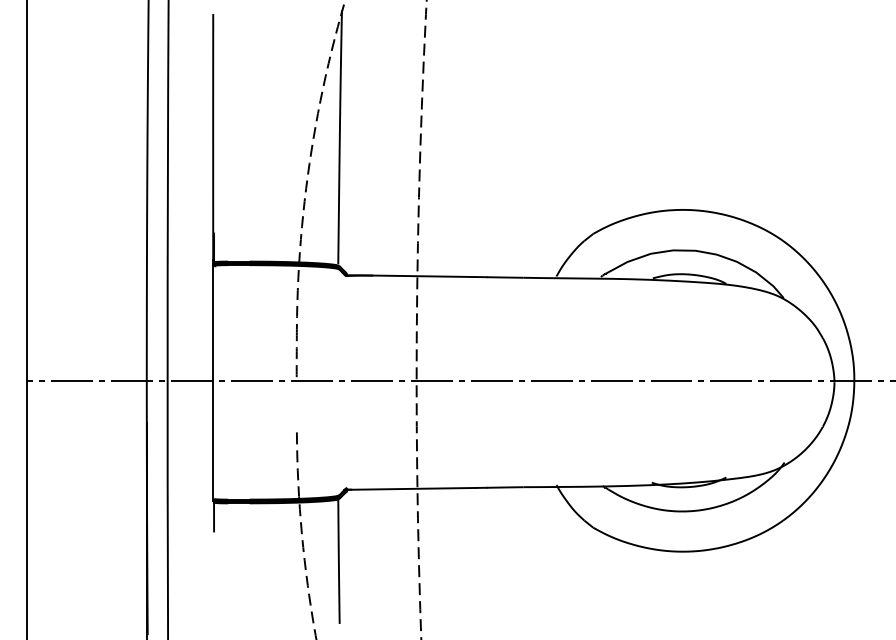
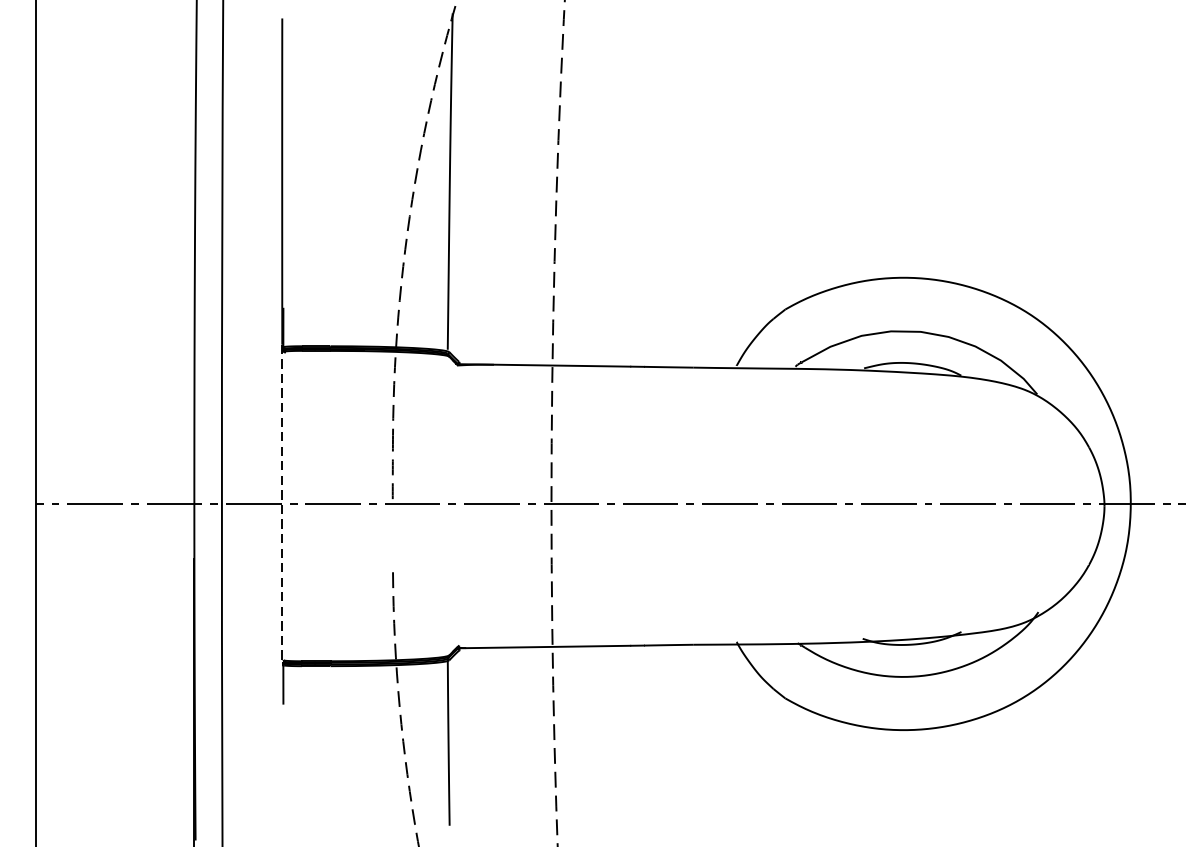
line: (213, 381) -> (282, 504), solid -> dashed

